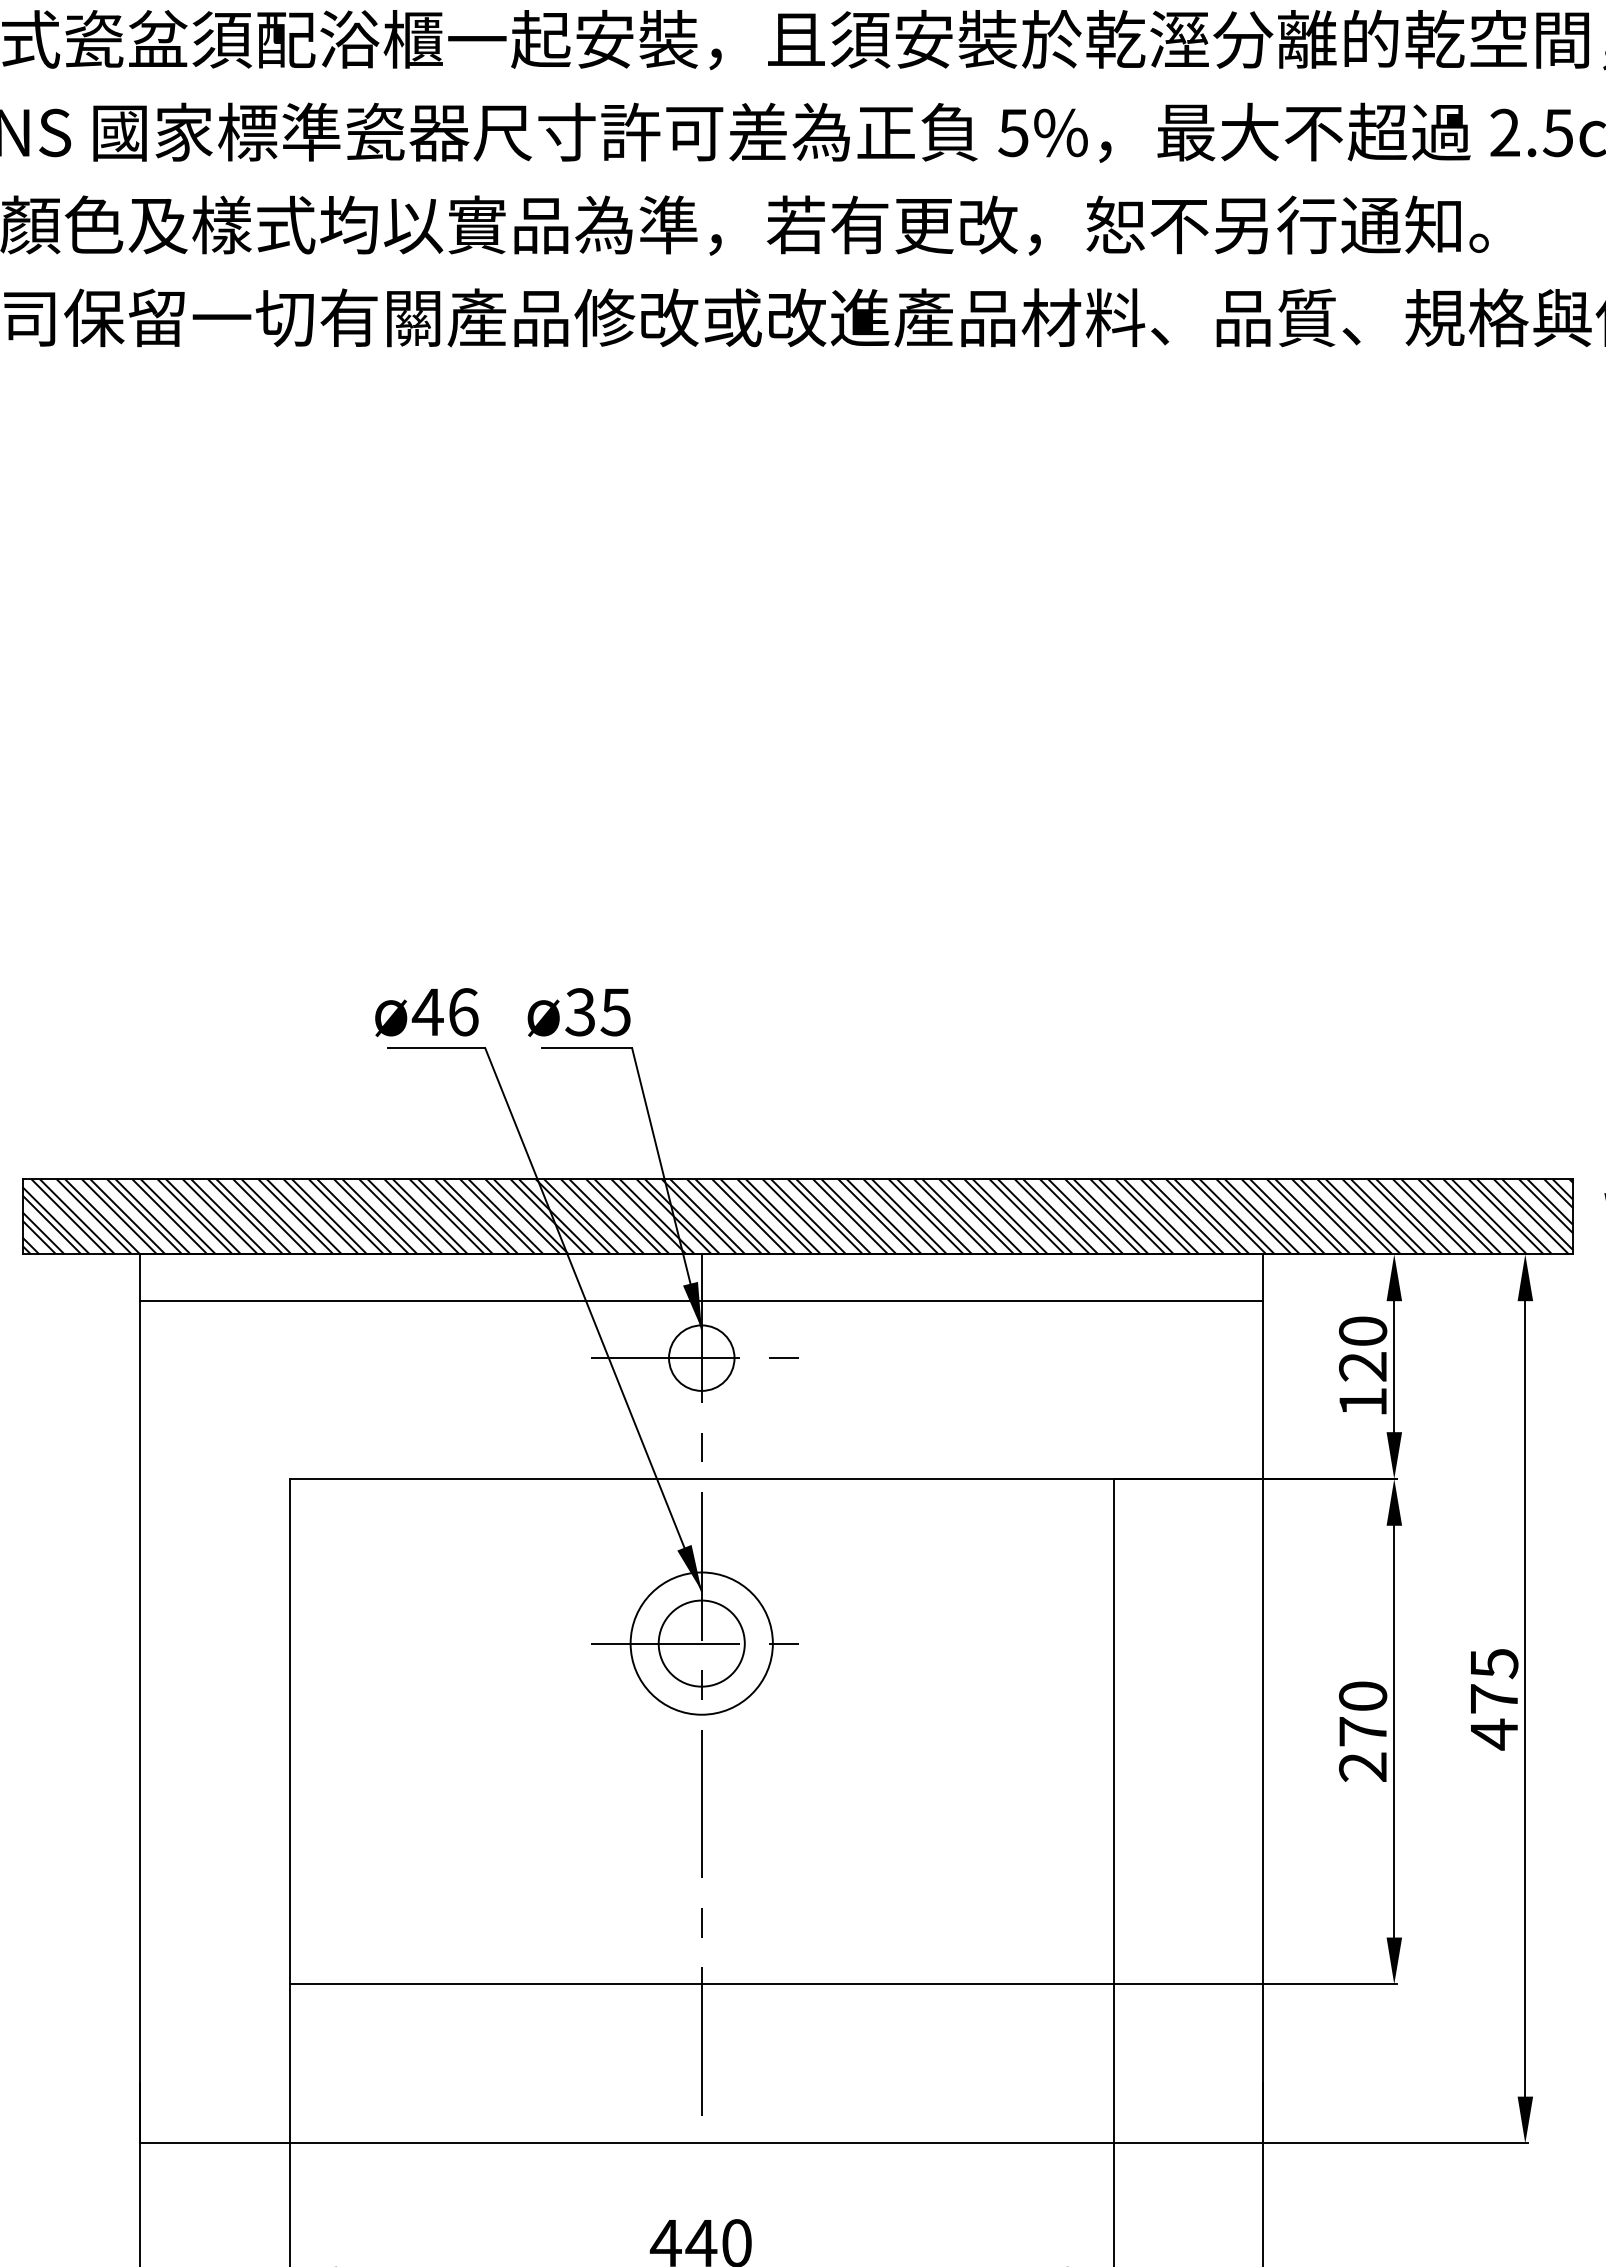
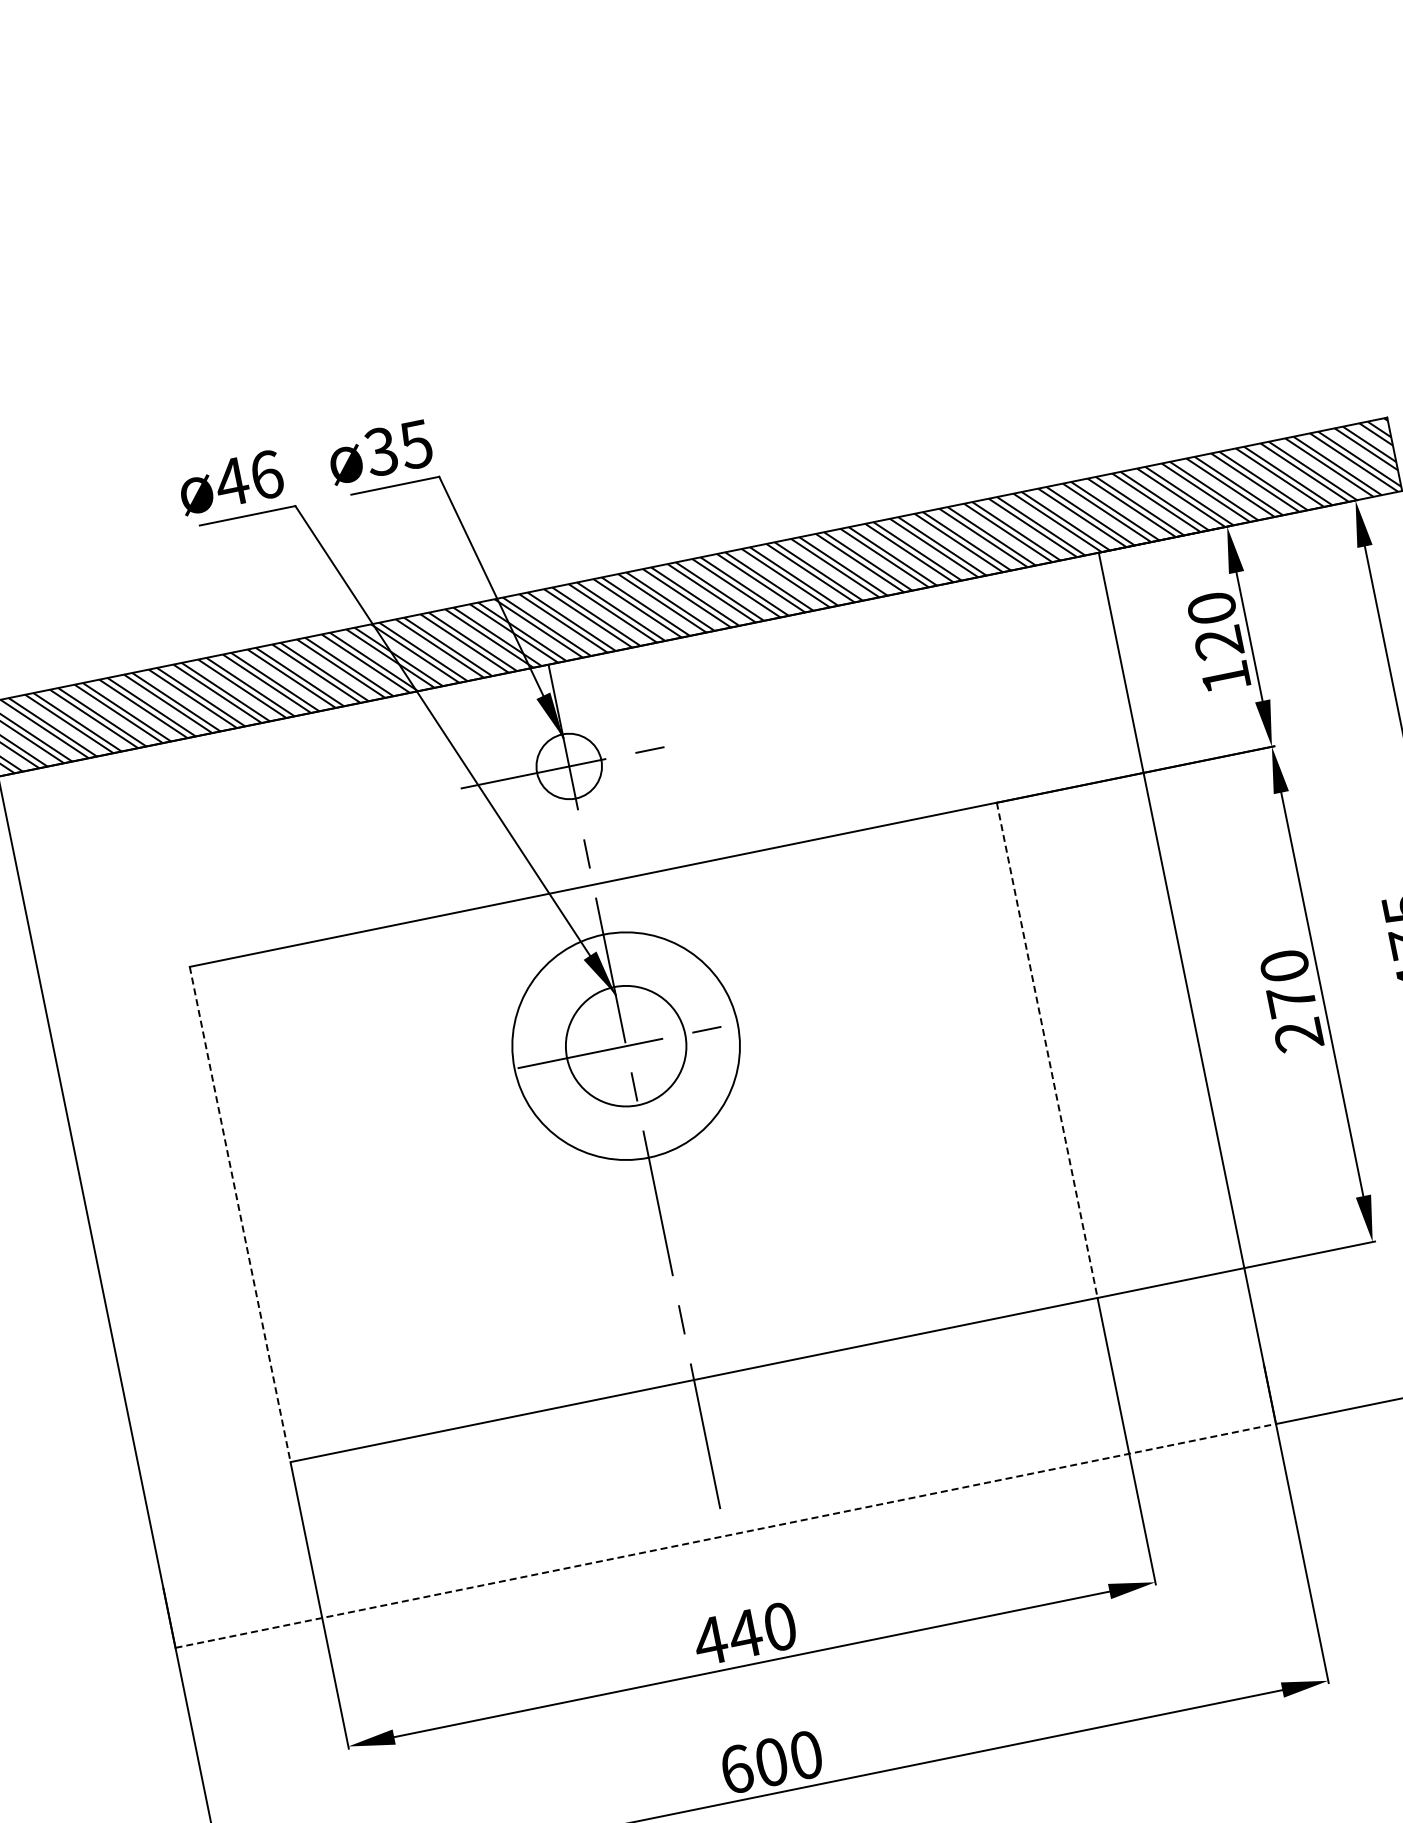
line: (701, 1301) -> (557, 711), removed
circle: (701, 1643) -> (625, 1046), size x1.4
circle: (701, 1643) -> (625, 1046), size x1.6
line: (289, 1731) -> (239, 1214), solid -> dashed
line: (1113, 1731) -> (1047, 1050), solid -> dashed
line: (701, 2143) -> (725, 1536), solid -> dashed

